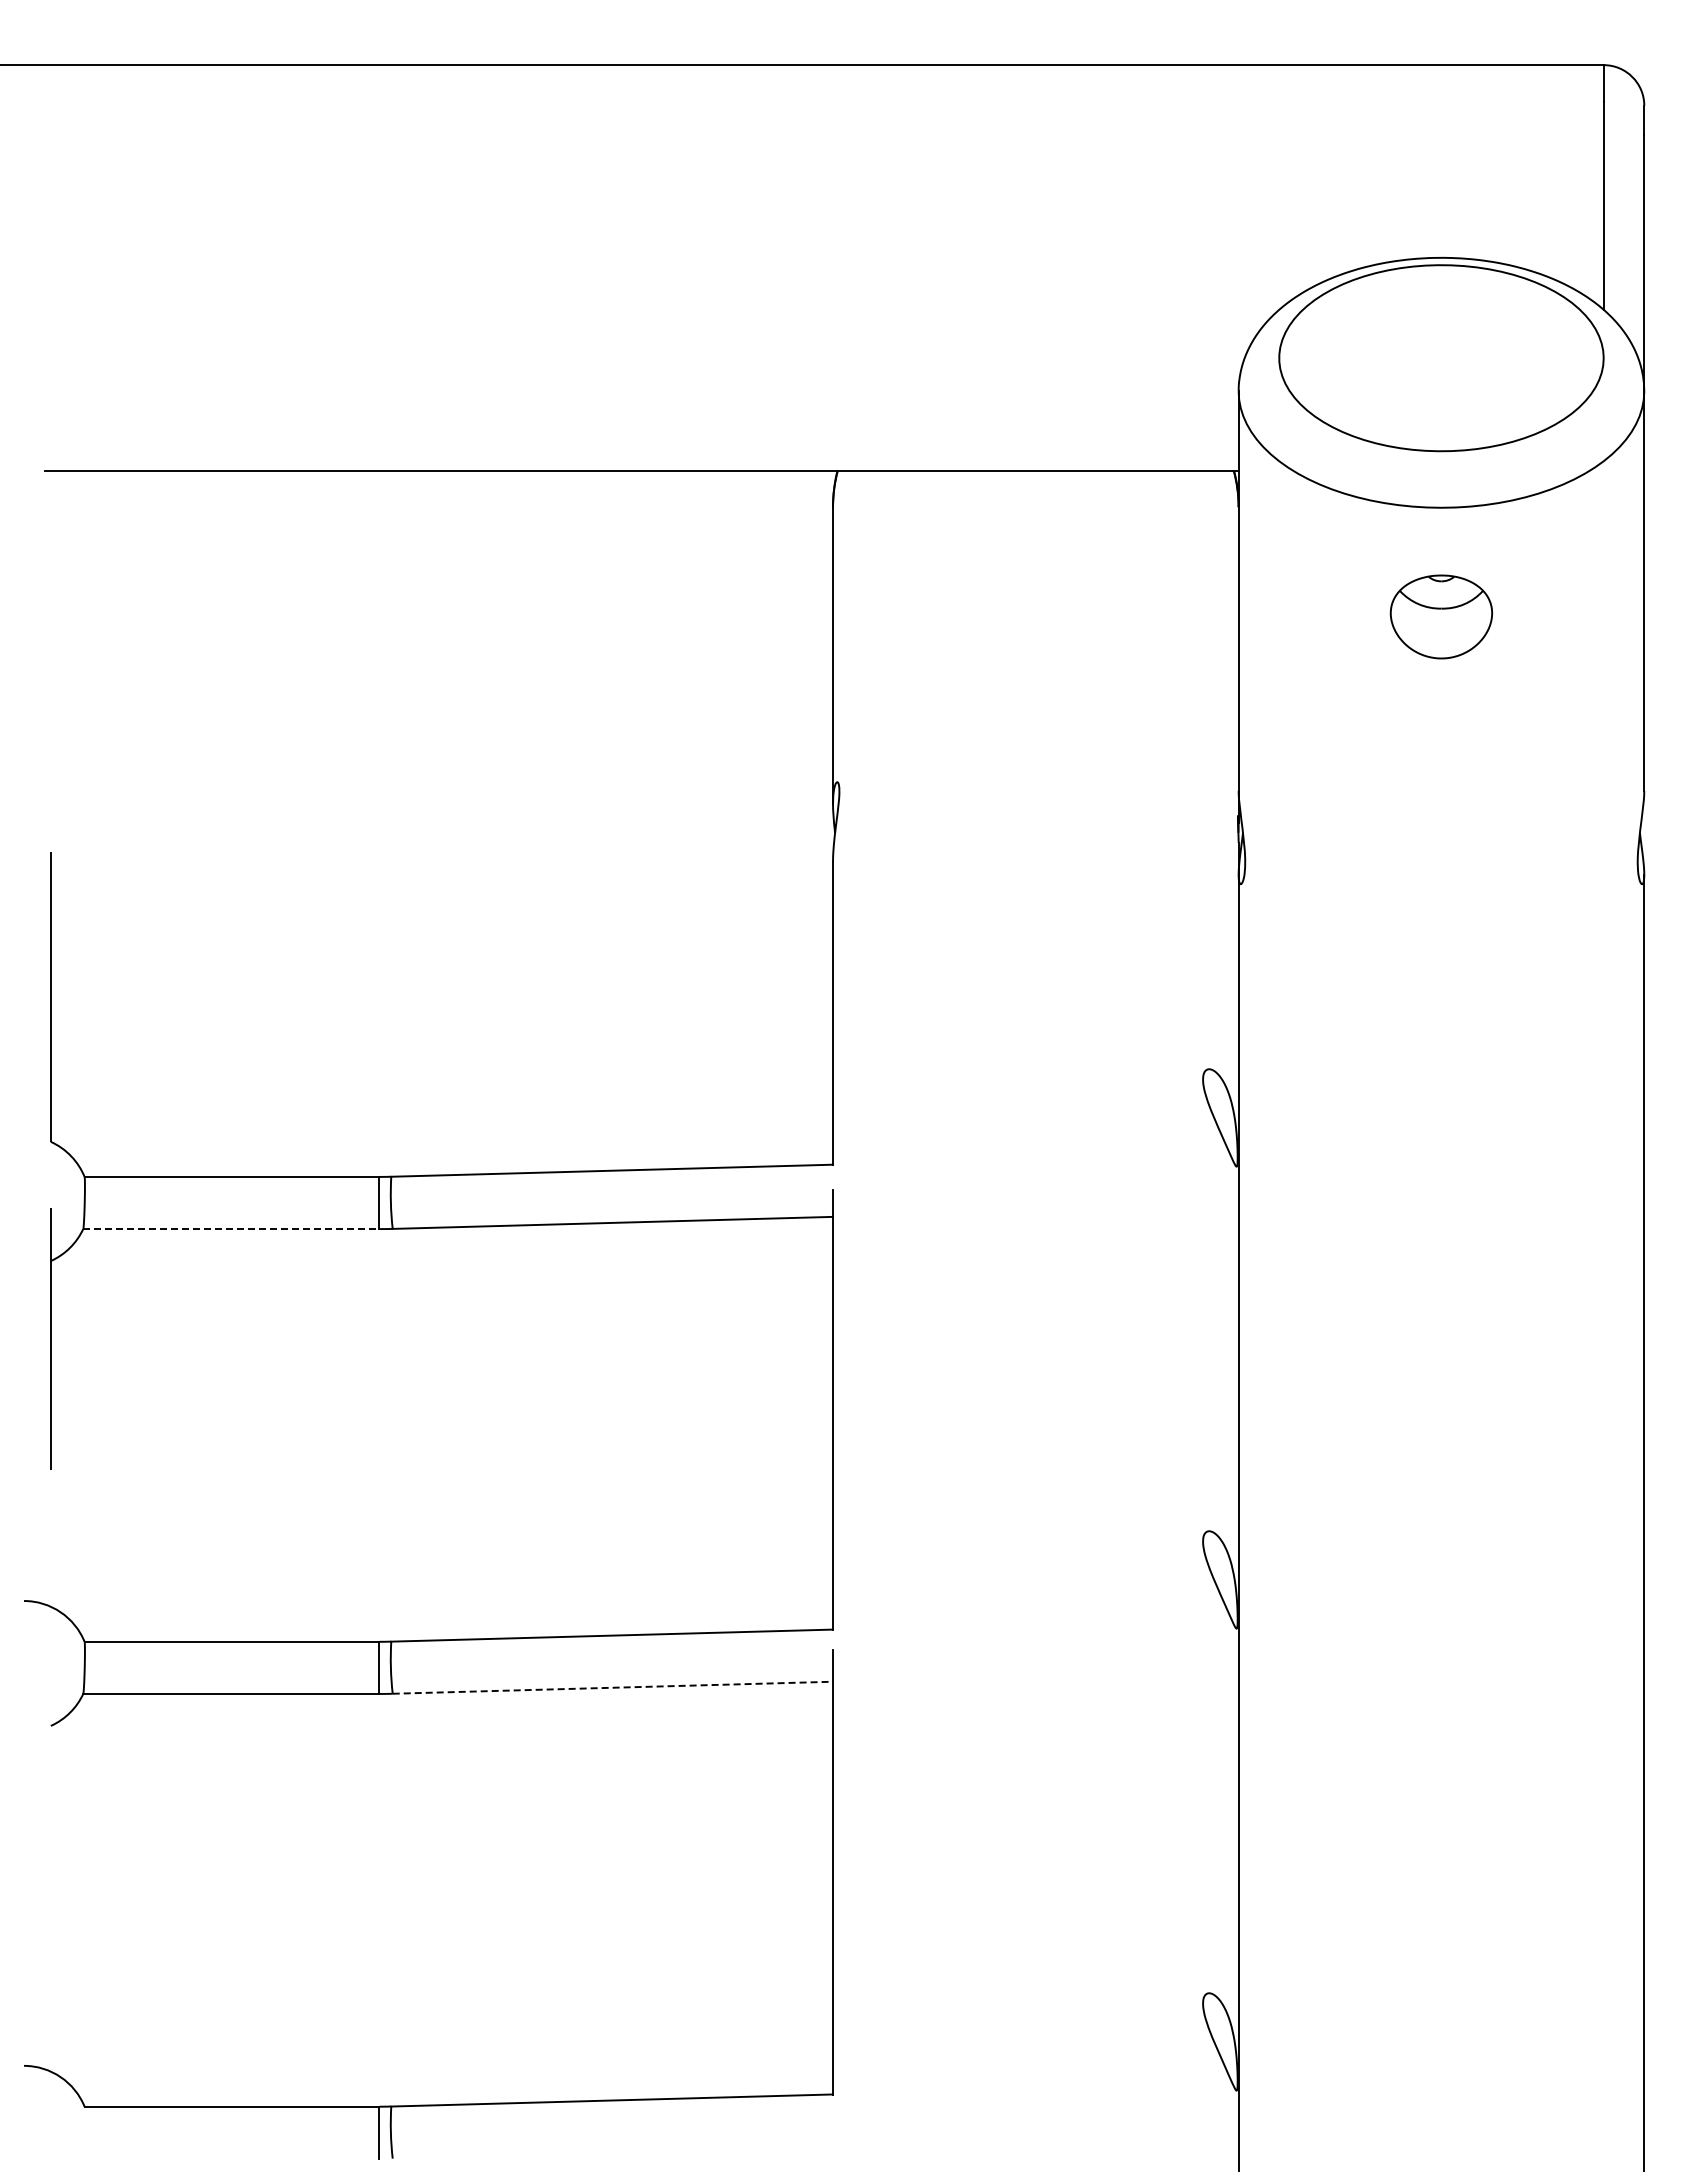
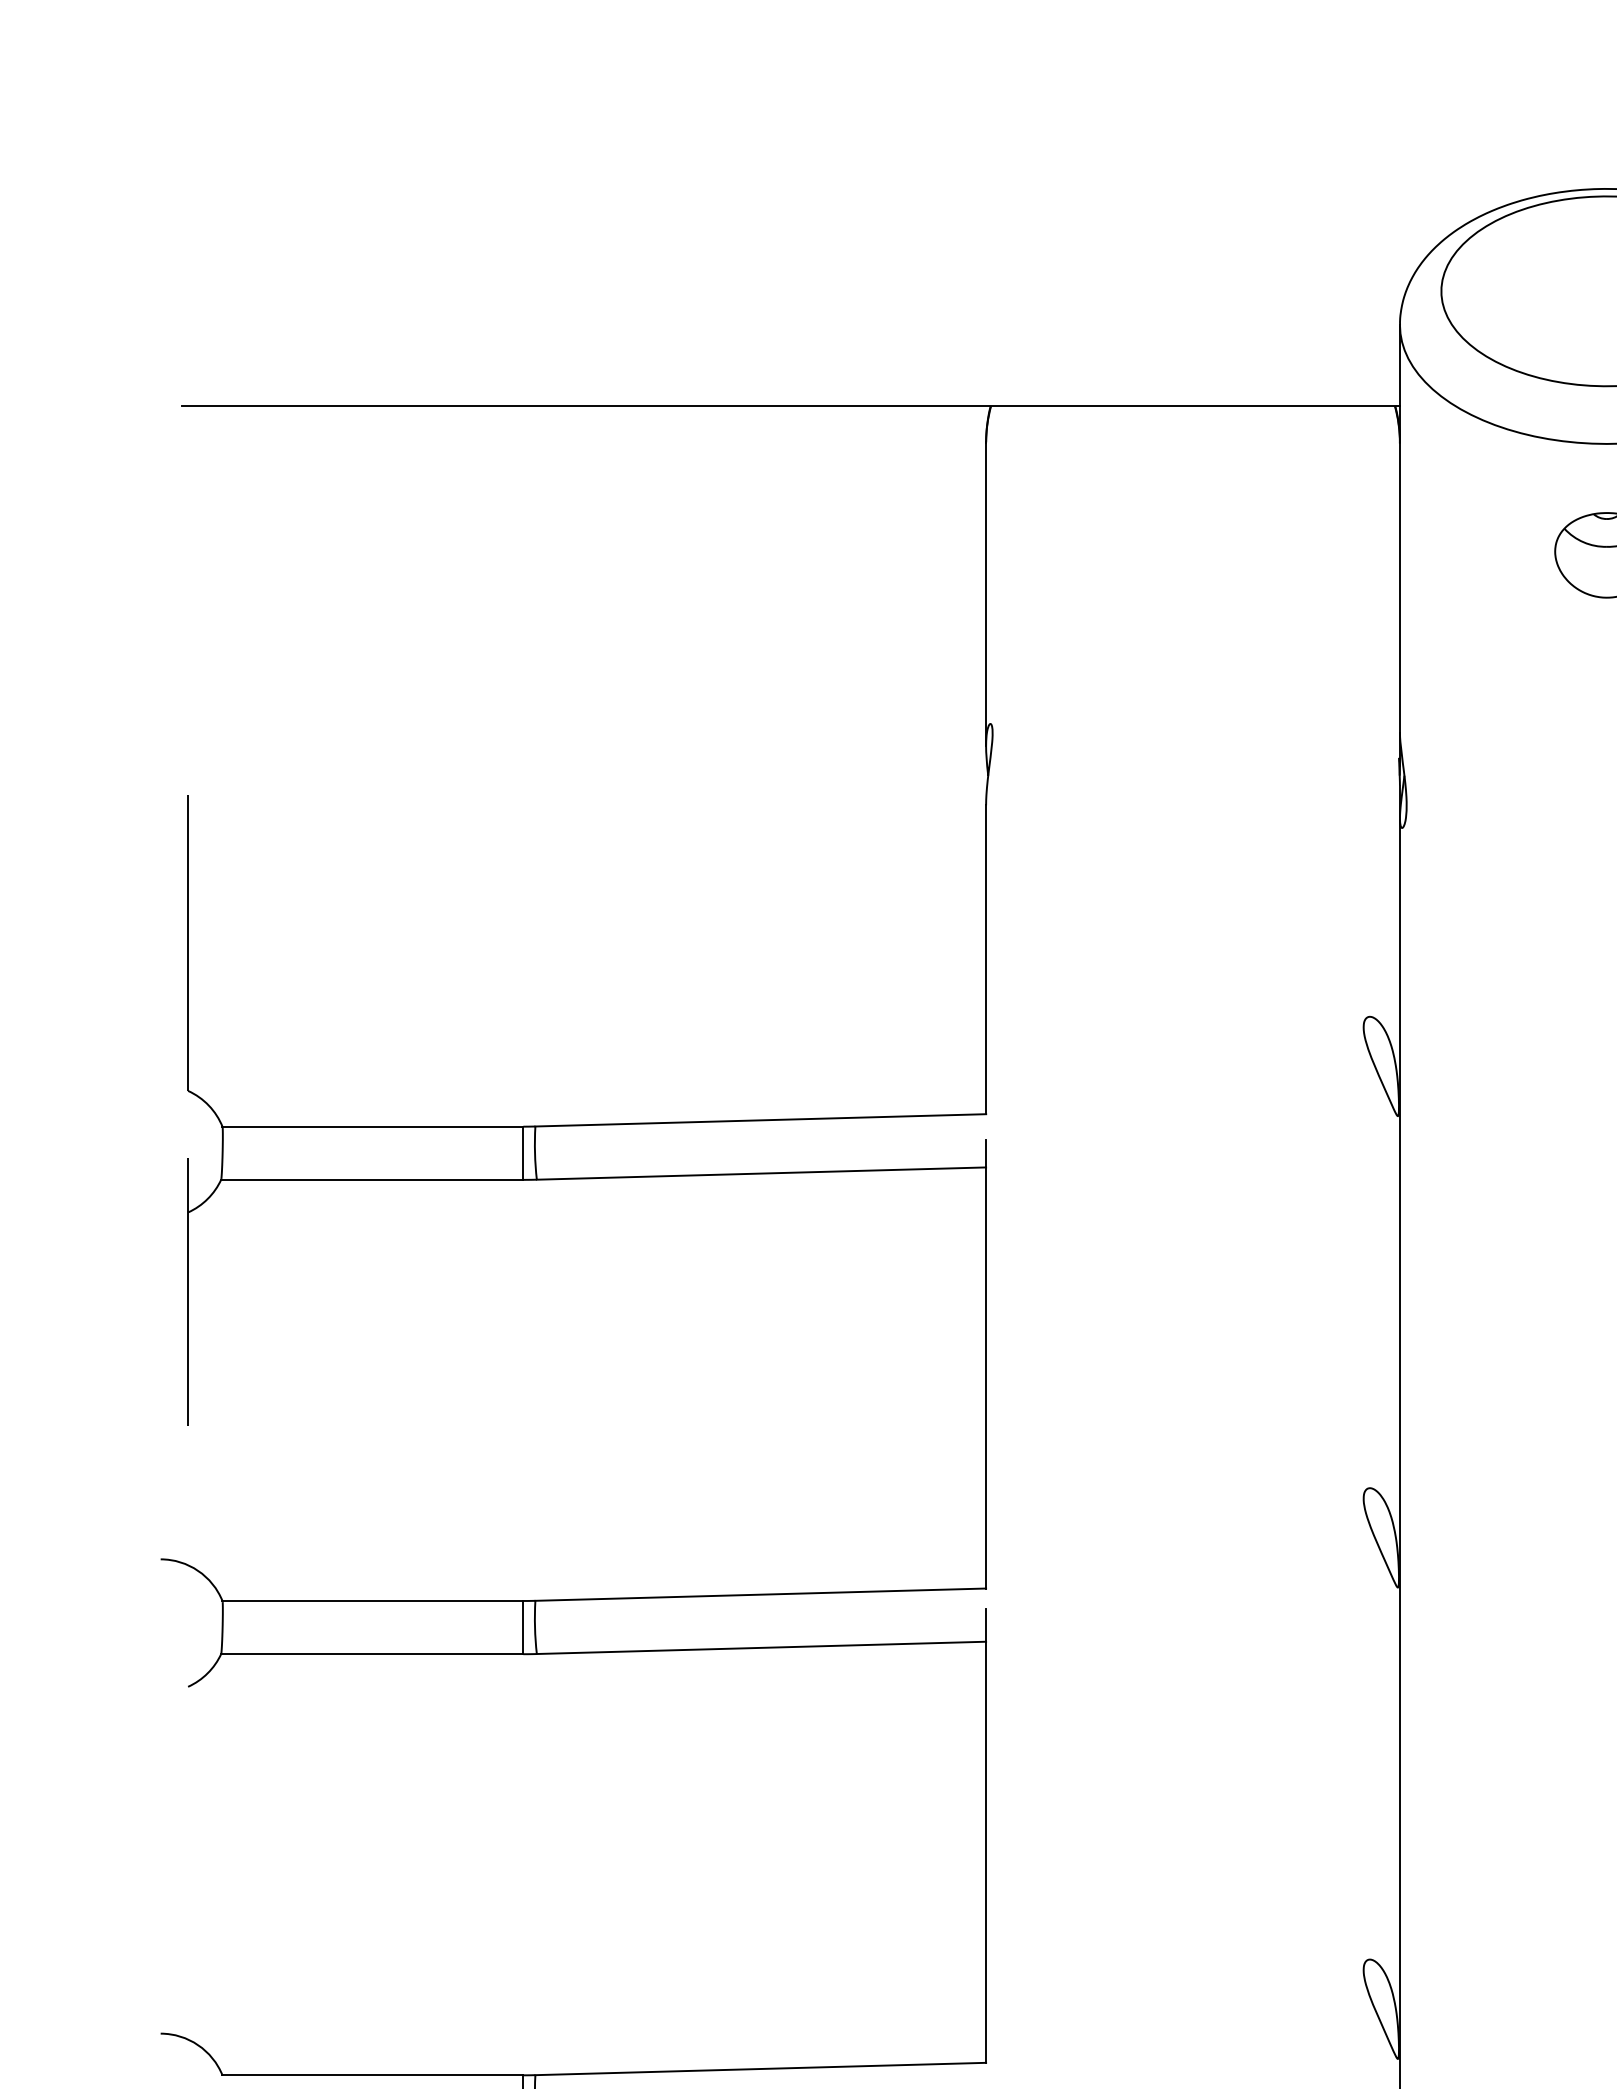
line: (231, 1229) -> (372, 1180), dashed -> solid
line: (613, 1687) -> (762, 1647), dashed -> solid

